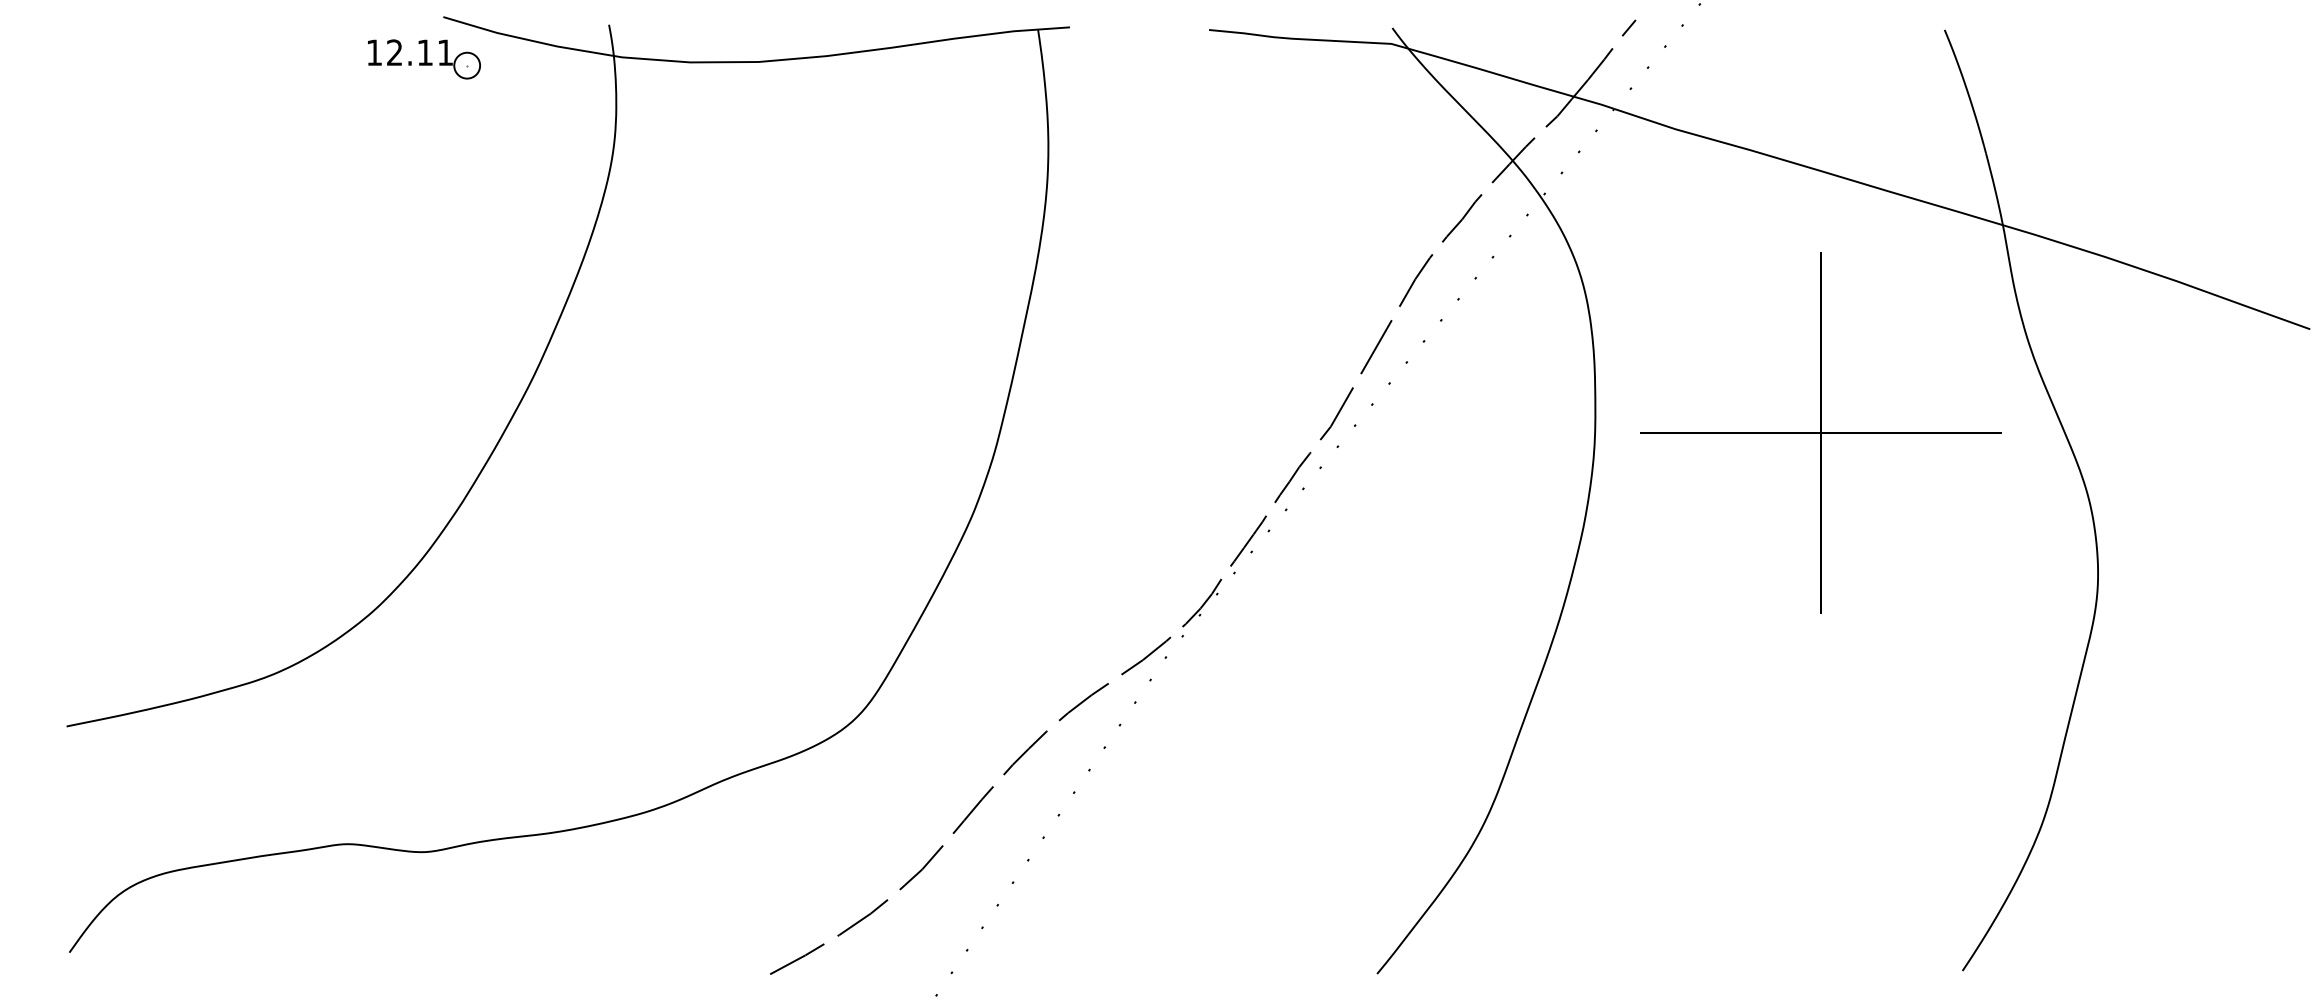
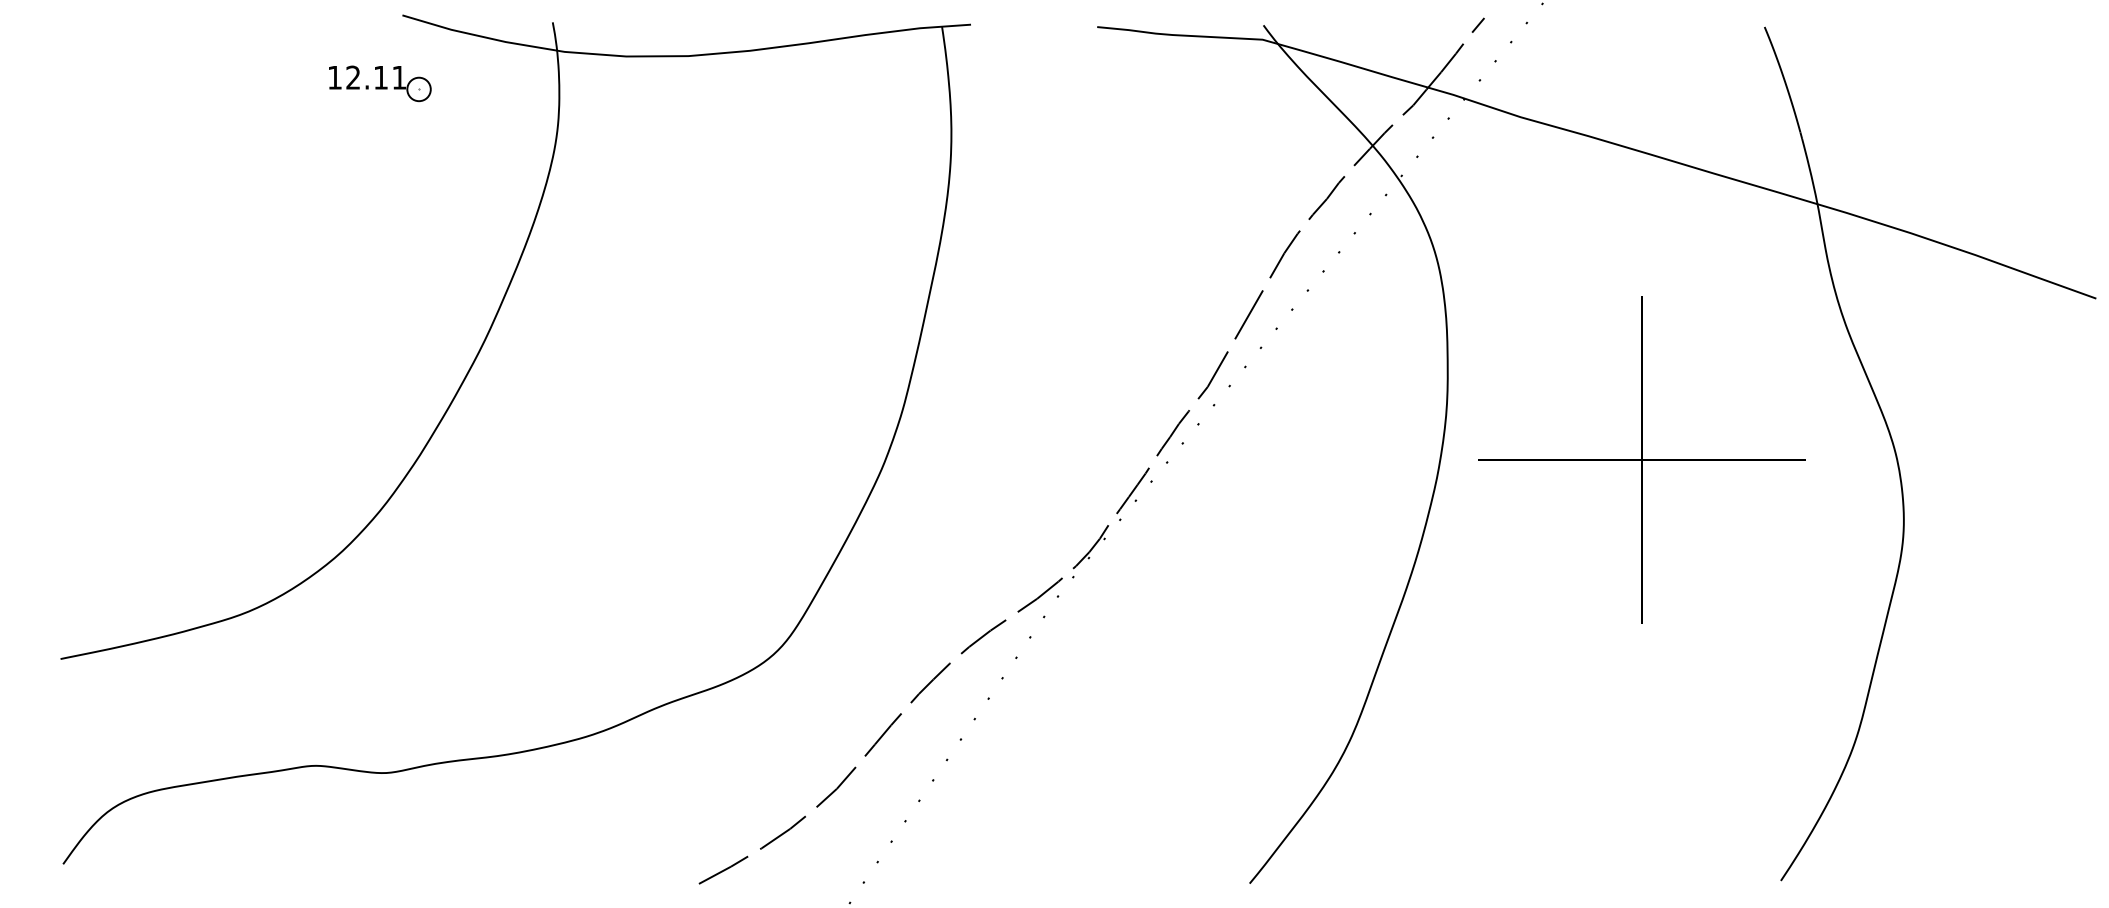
part: (424, 59) -> (380, 83), moved
part: (1821, 432) -> (1641, 459), moved

